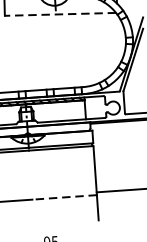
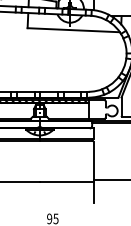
line: (60, 14) -> (73, 30), dashed -> solid
line: (64, 197) -> (66, 182), dashed -> solid

